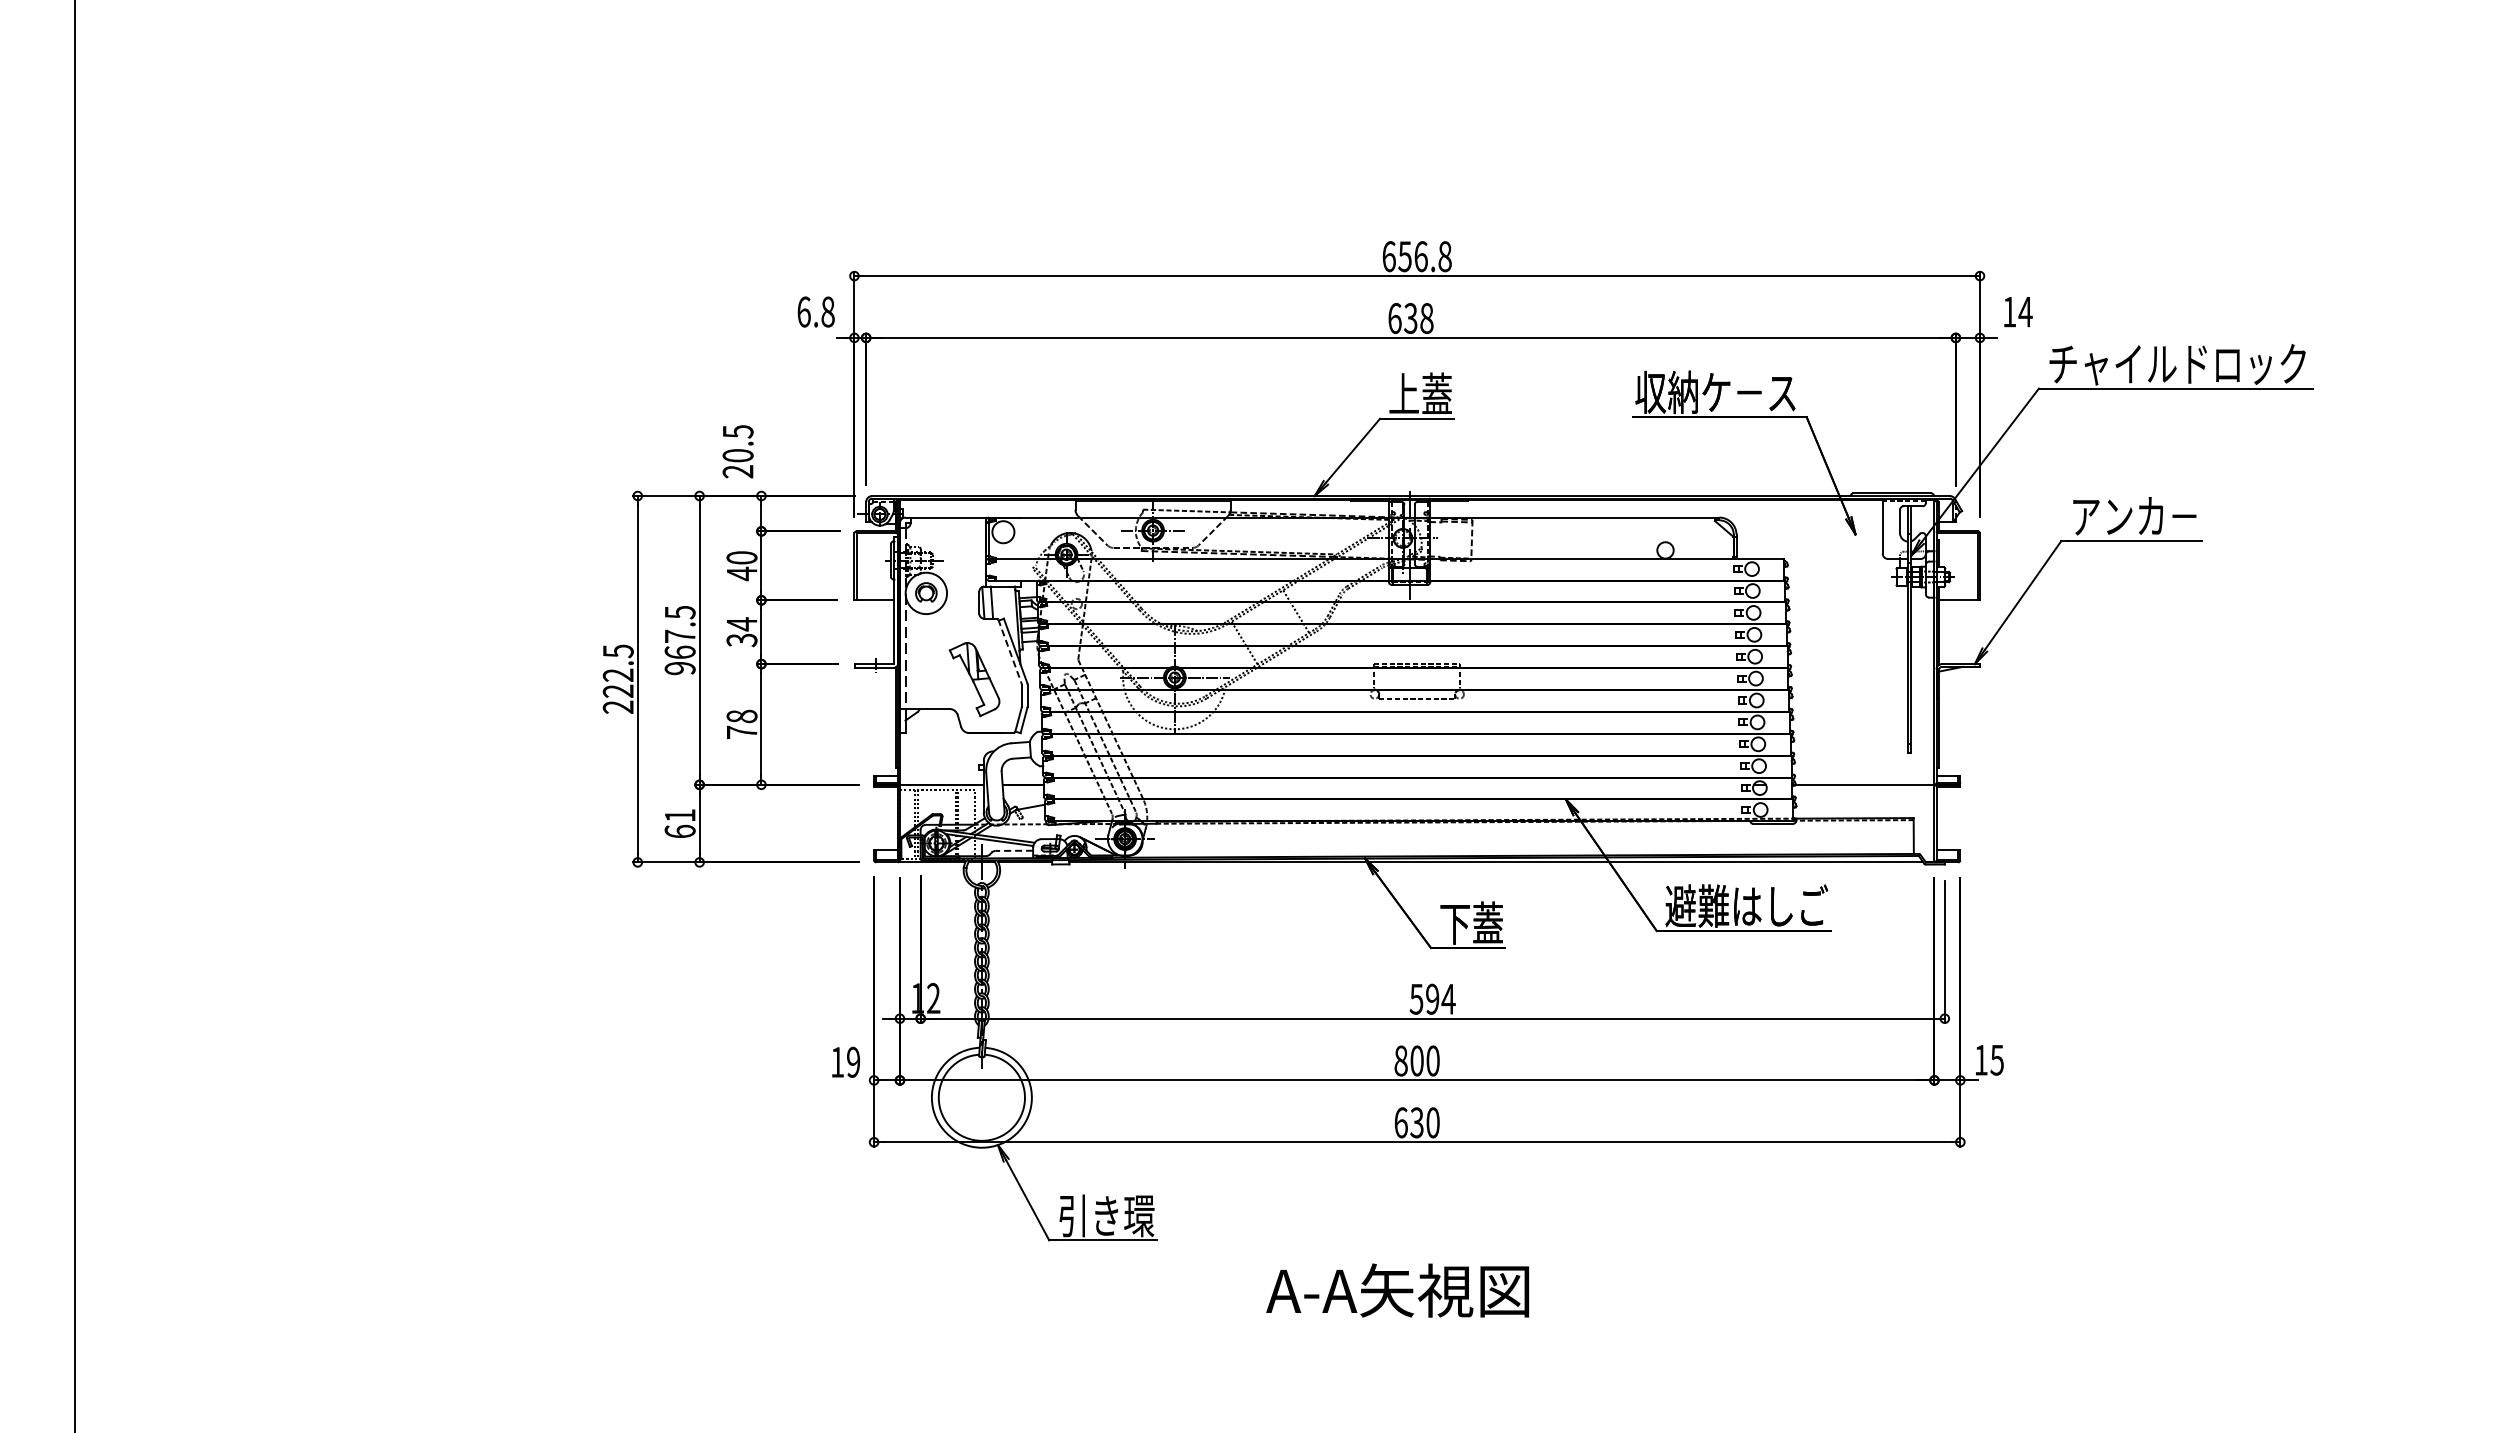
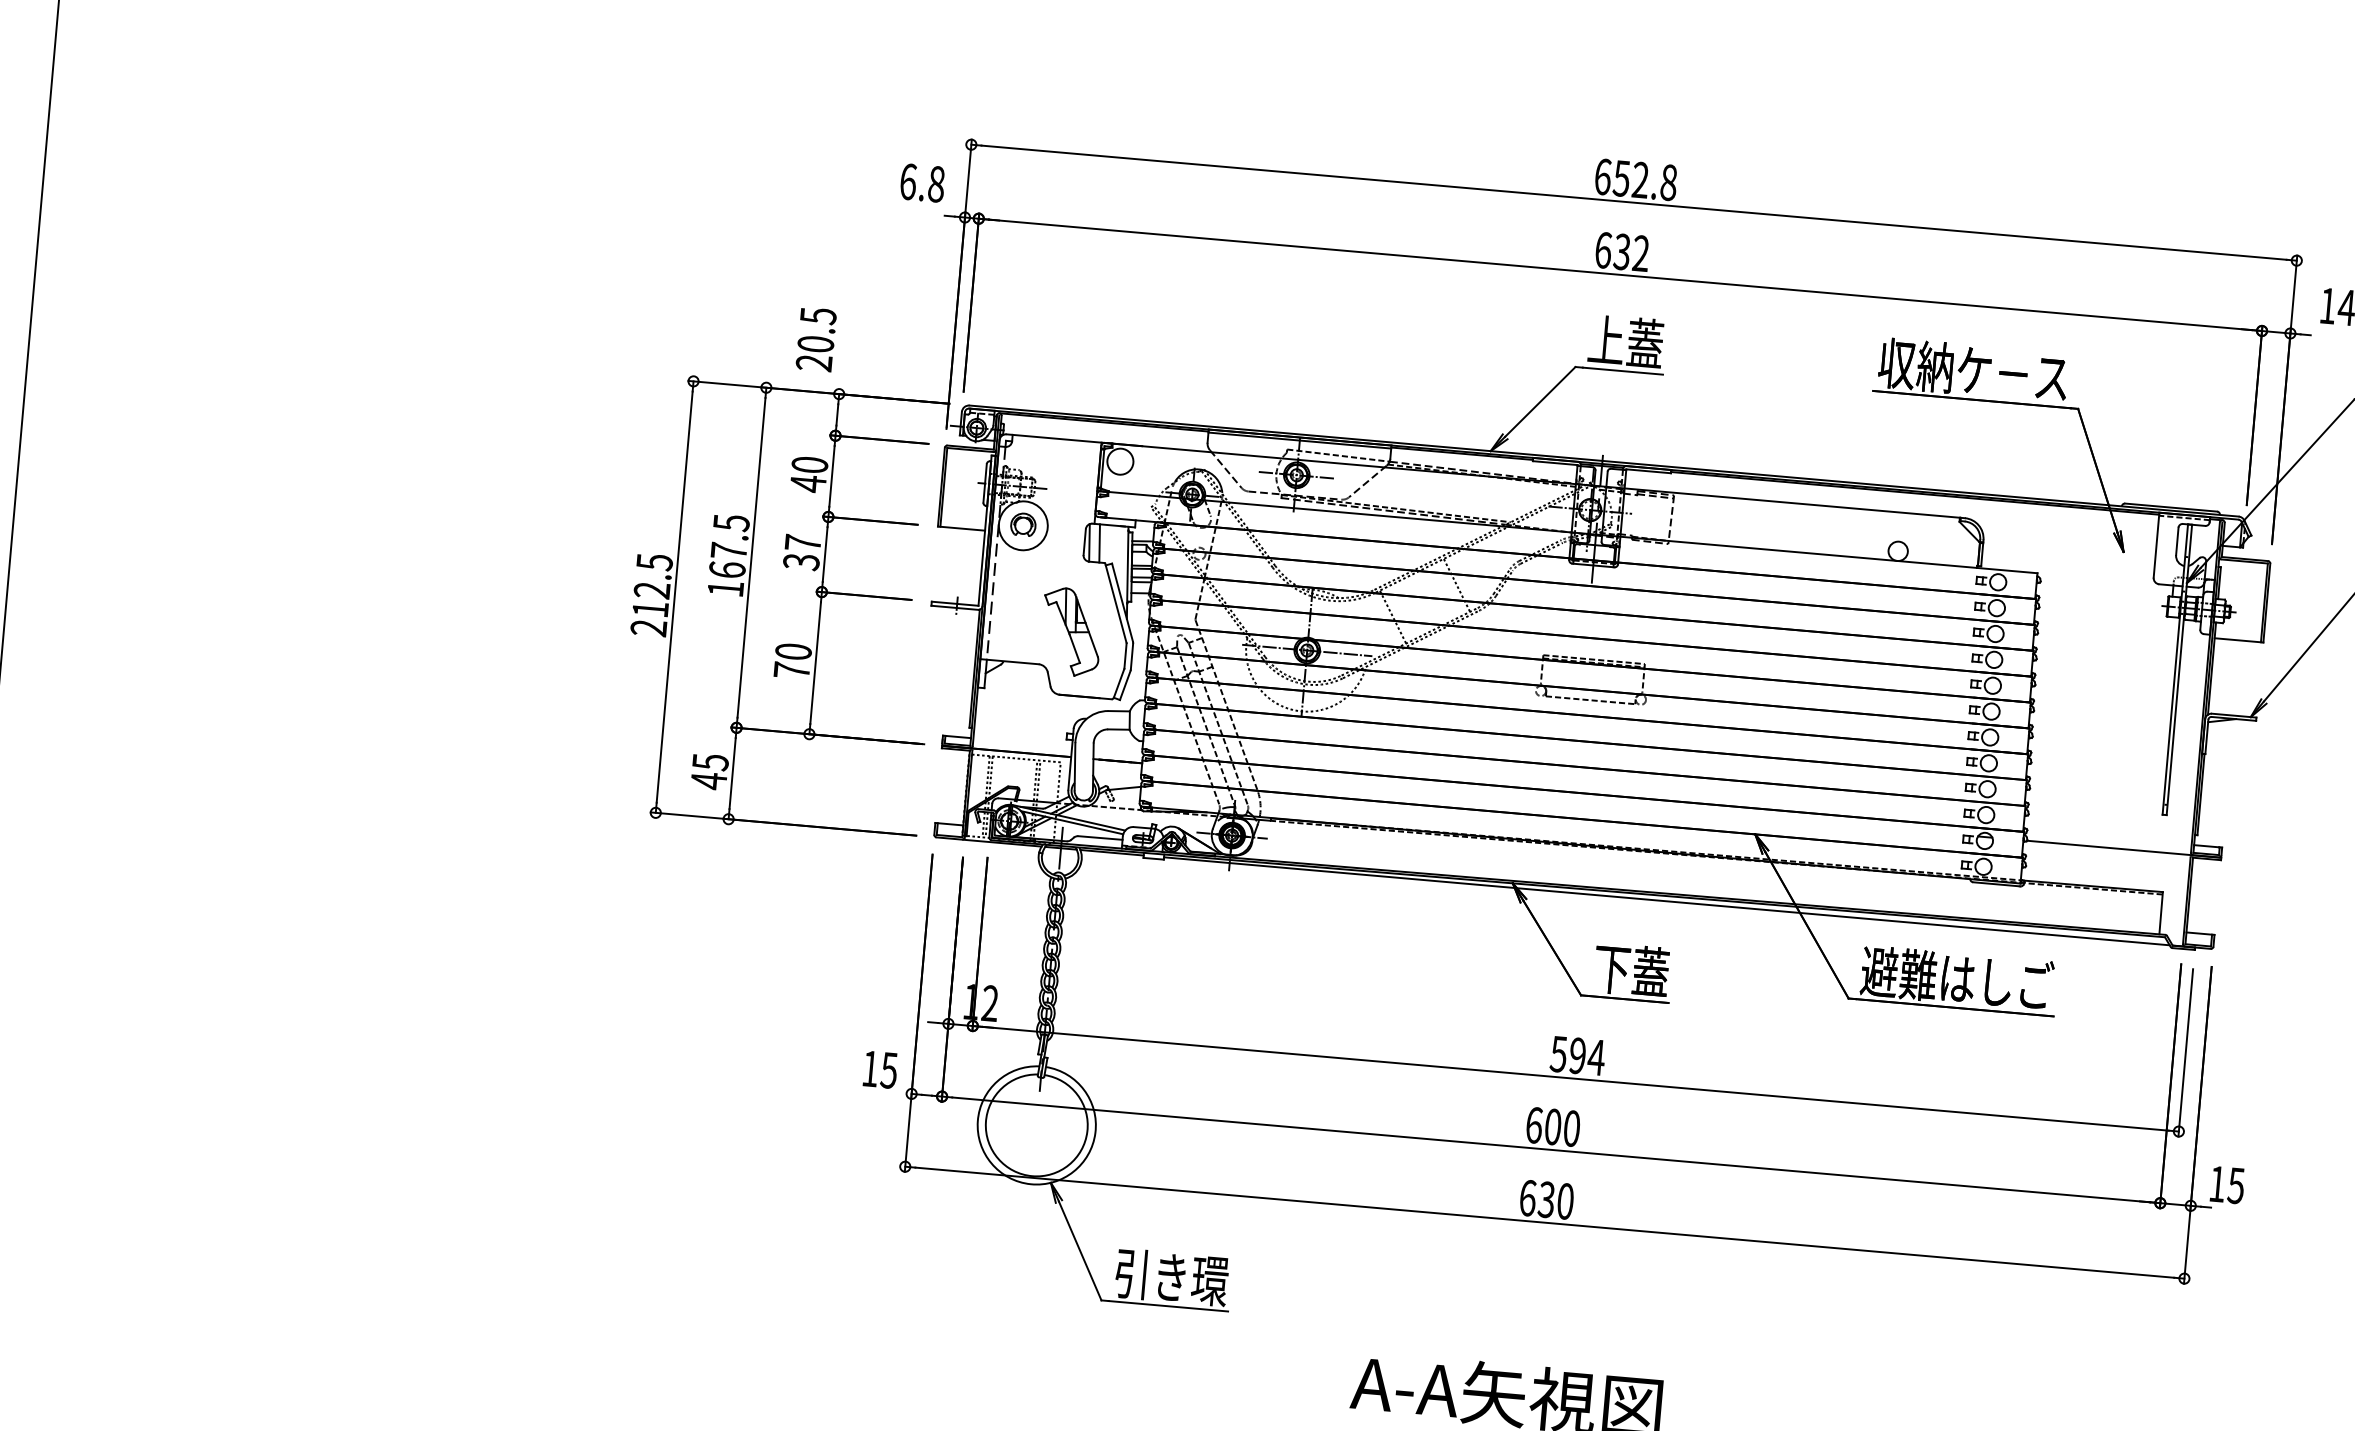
text: (1420, 256) -> (1639, 179), 656.8 -> 652.8
text: (1426, 318) -> (1640, 253), 638 -> 632
text: (742, 624) -> (803, 543), 34 -> 37
line: (1010, 652) -> (1116, 604), dashed -> solid
text: (679, 668) -> (724, 588), 967.5 -> 167.5
text: (617, 690) -> (649, 608), 222.5 -> 212.5
text: (742, 716) -> (794, 651), 78 -> 70
text: (679, 823) -> (708, 771), 61 -> 45
line: (1014, 850) -> (1100, 837), dashed -> solid
text: (1400, 1060) -> (1533, 1124), 800 -> 600
text: (853, 1061) -> (889, 1069), 19 -> 15

